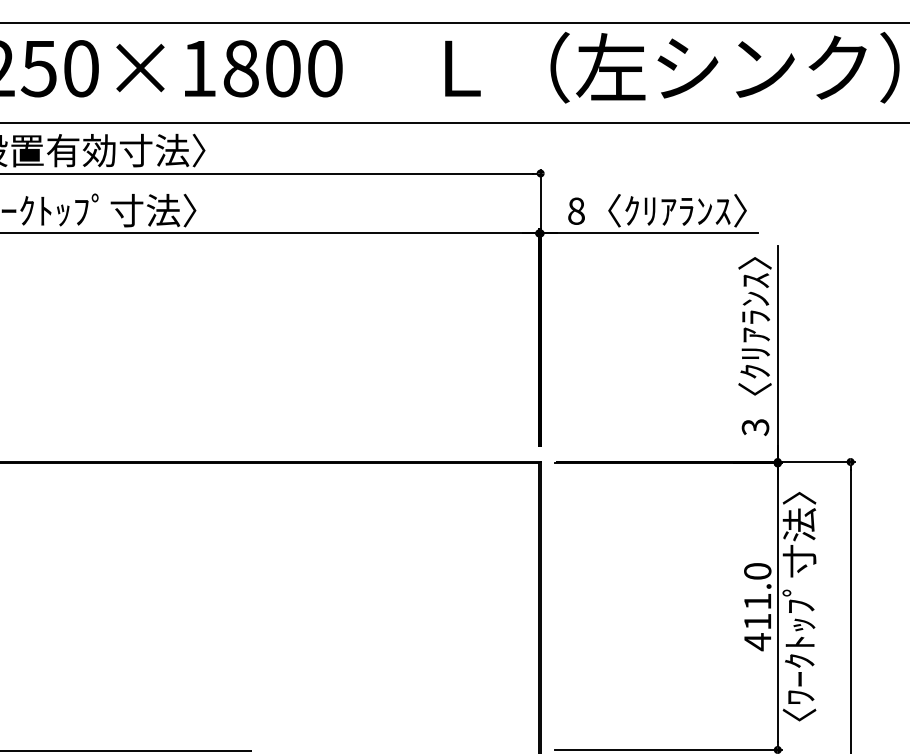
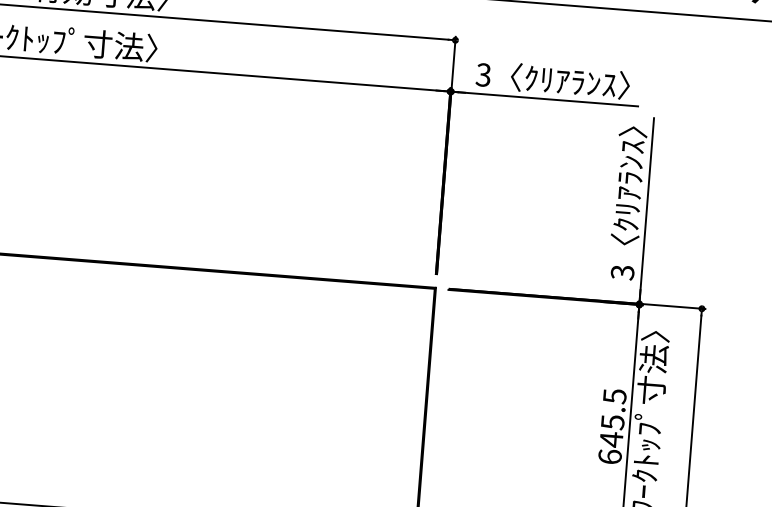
text: (575, 210) -> (482, 74), 8 -> 3
text: (757, 607) -> (612, 427), 411.0 -> 645.5

